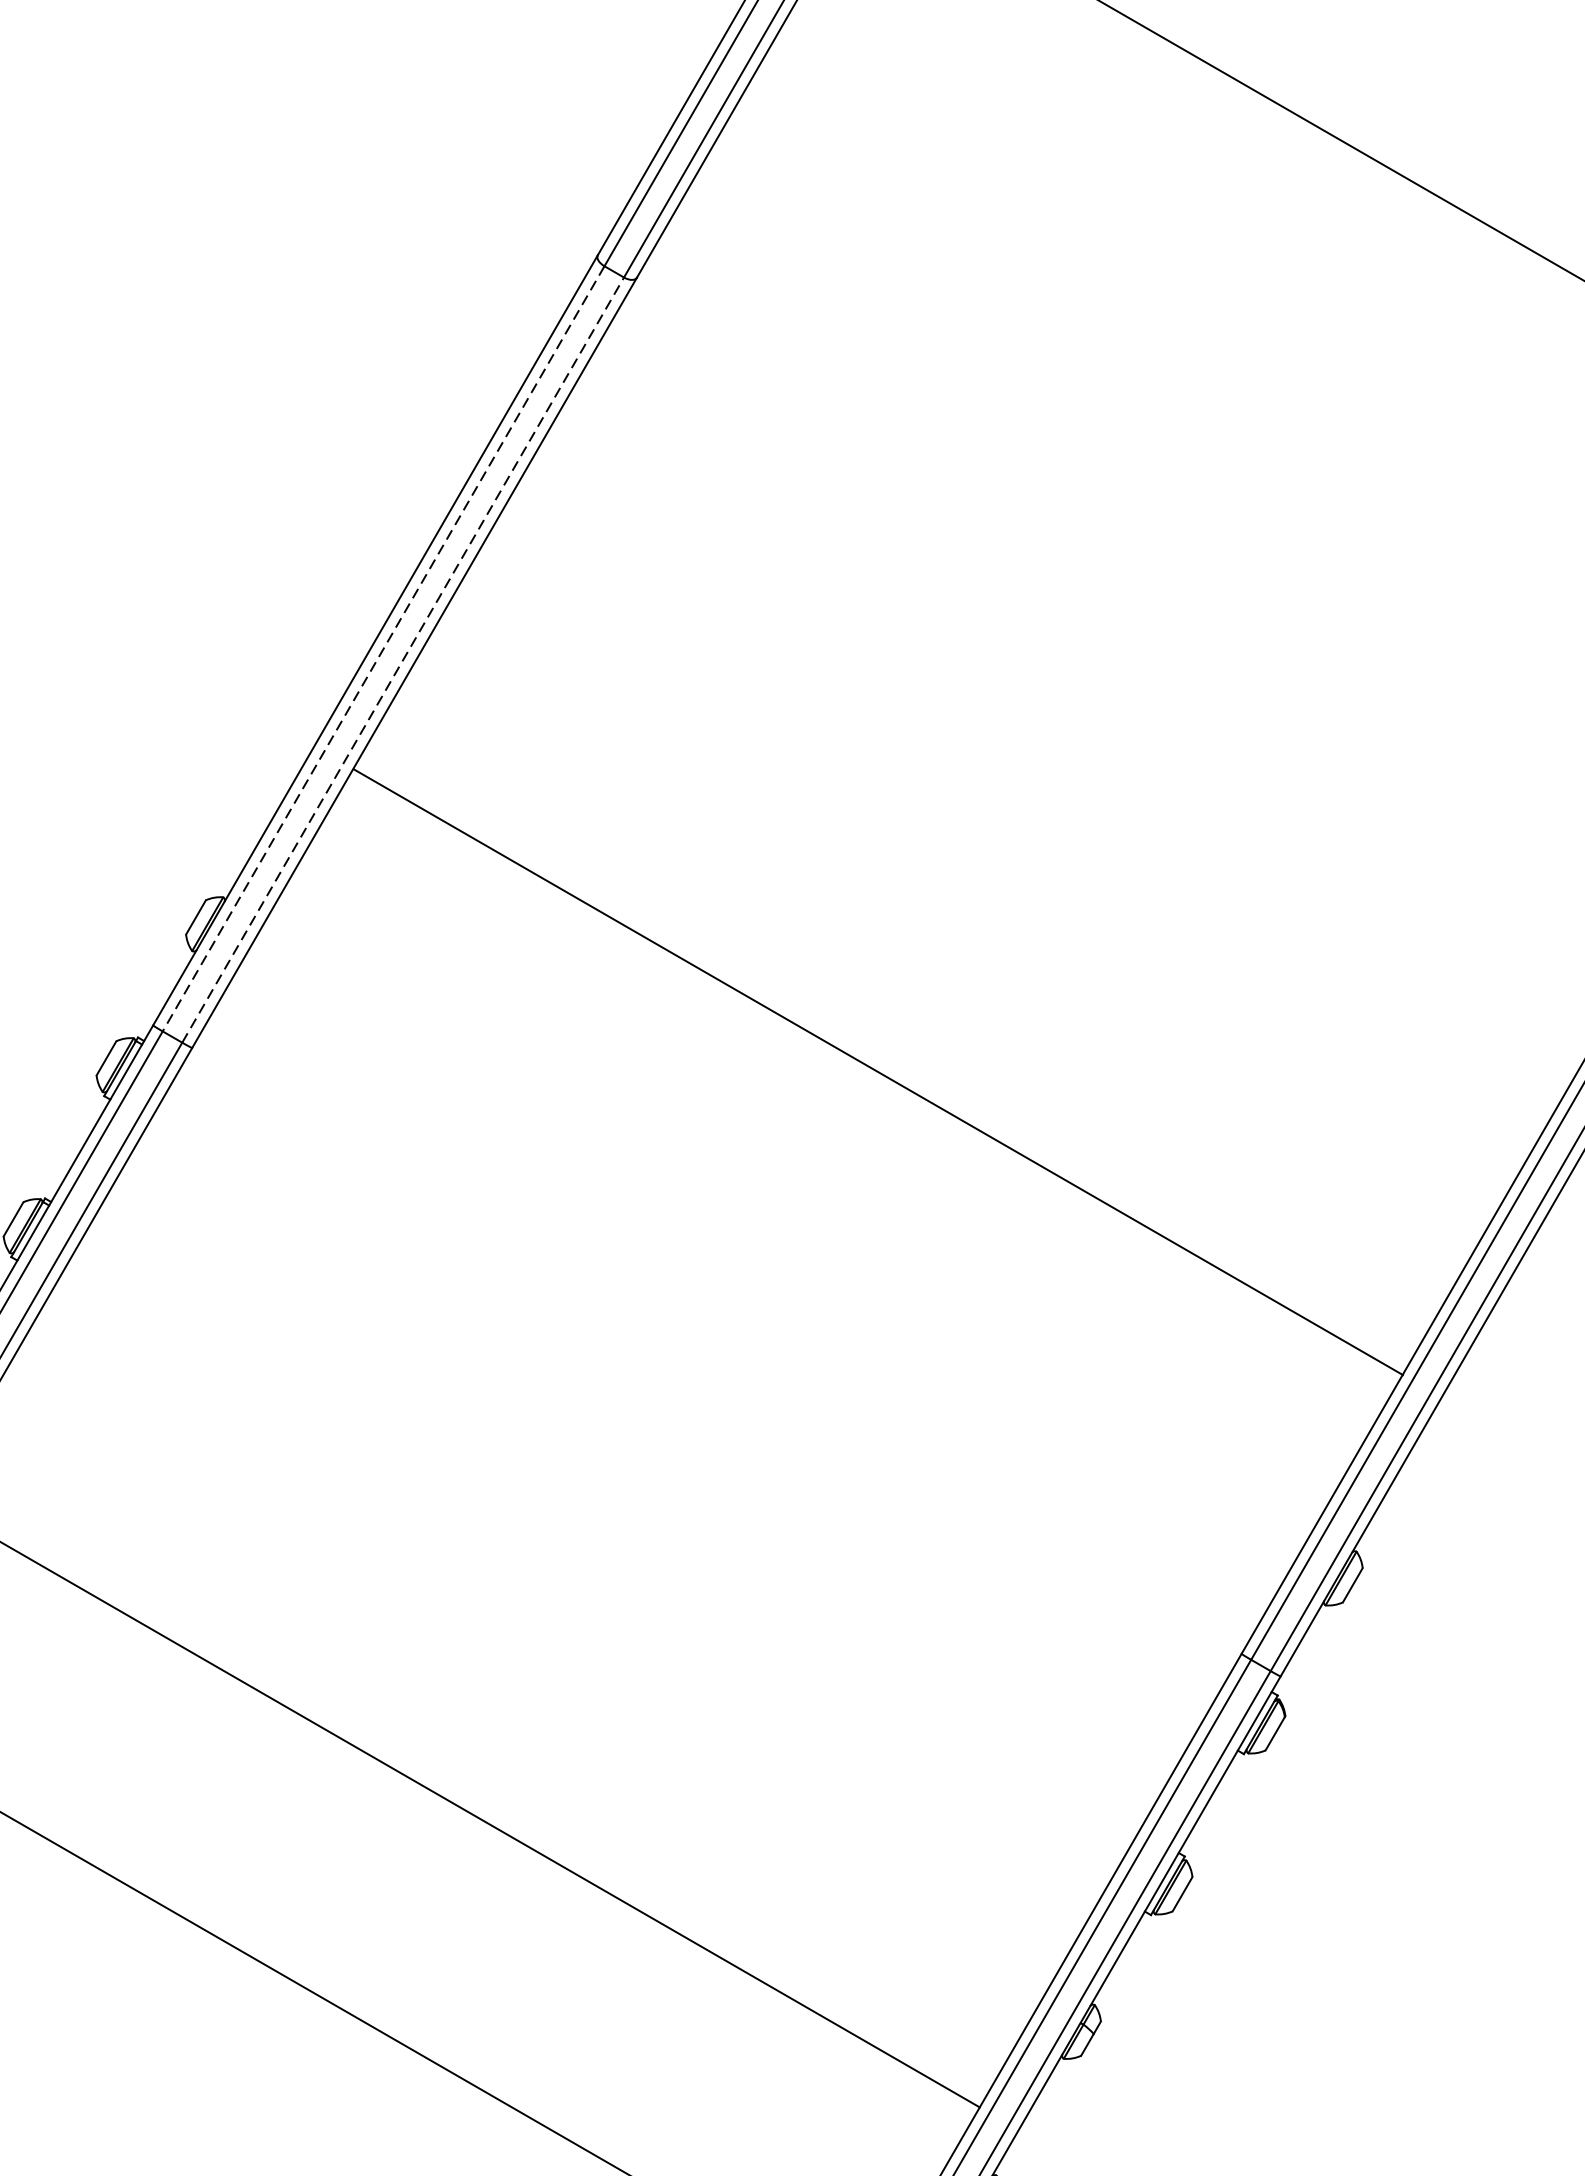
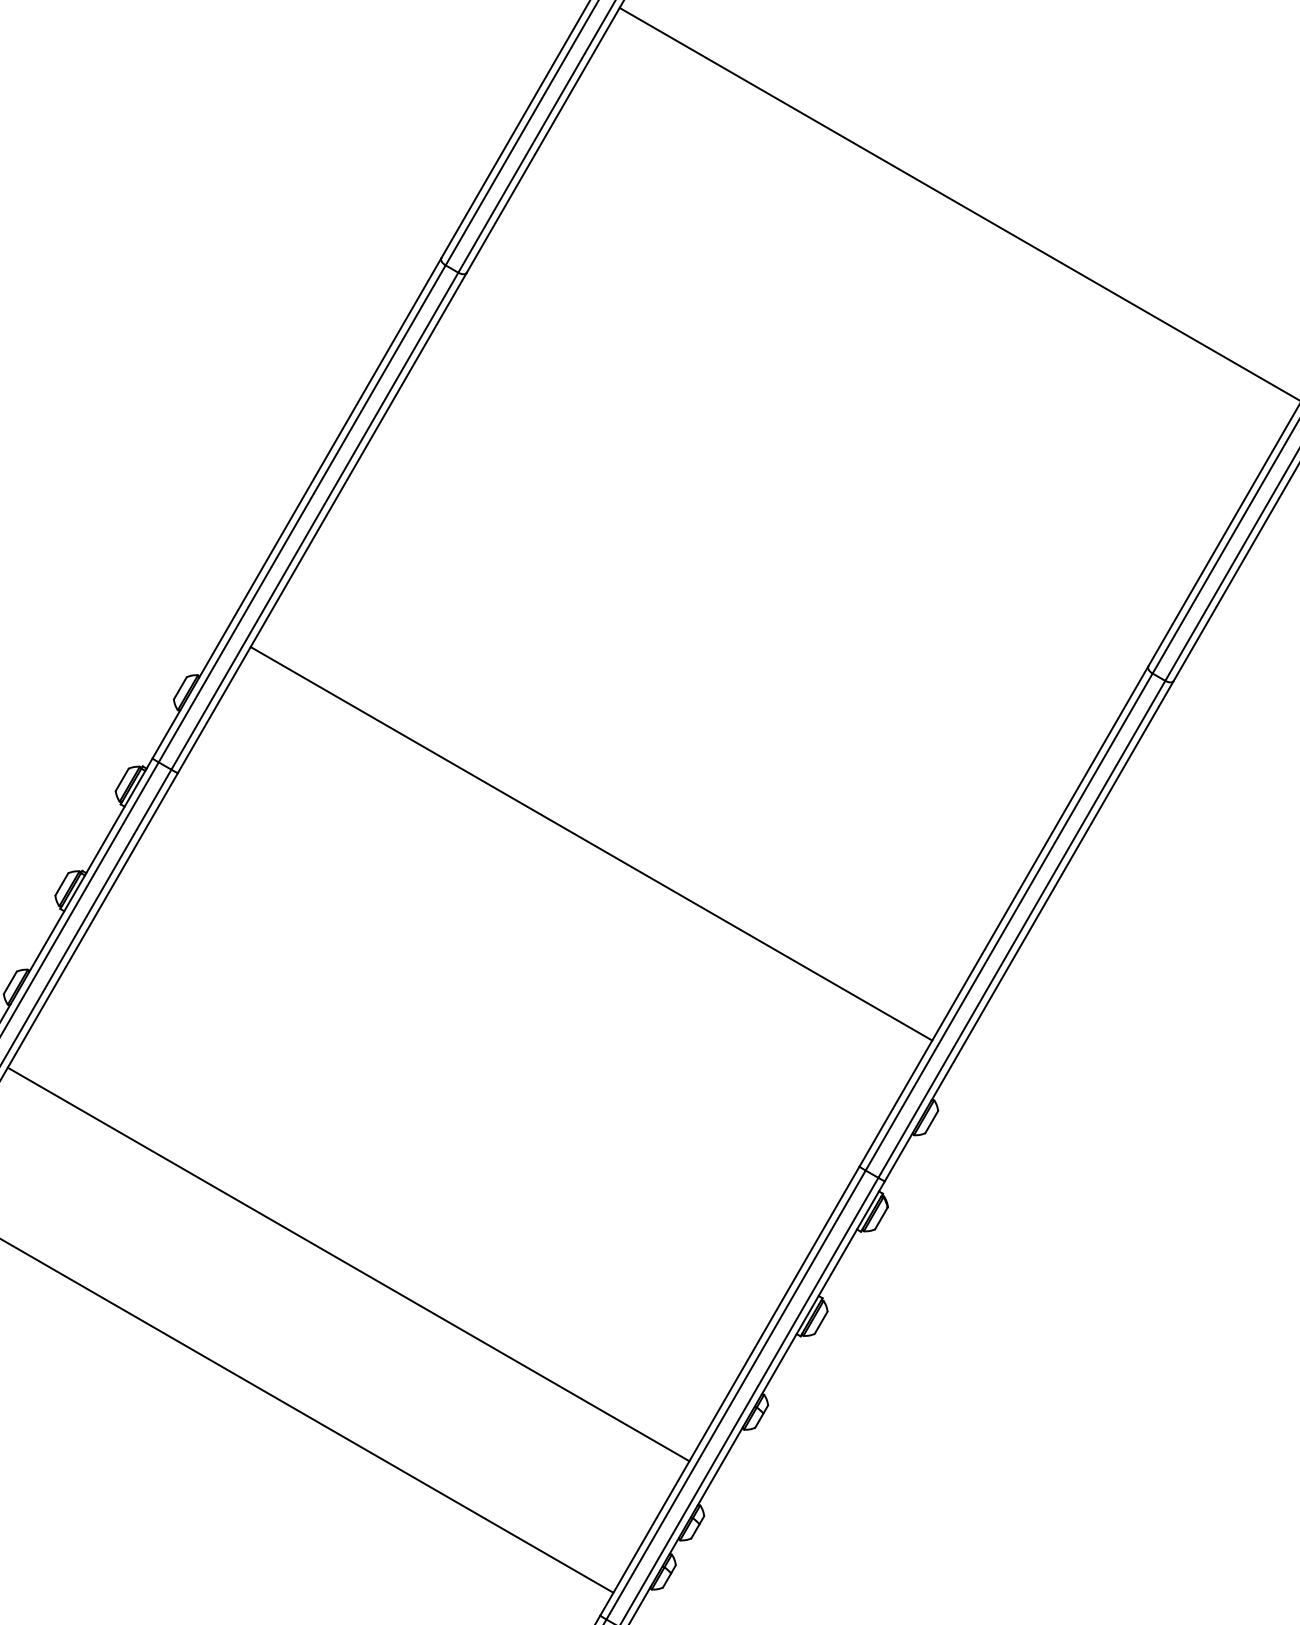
line: (384, 648) -> (302, 513), dashed -> solid
line: (402, 660) -> (314, 521), dashed -> solid
line: (878, 1071) -> (591, 843), moved

